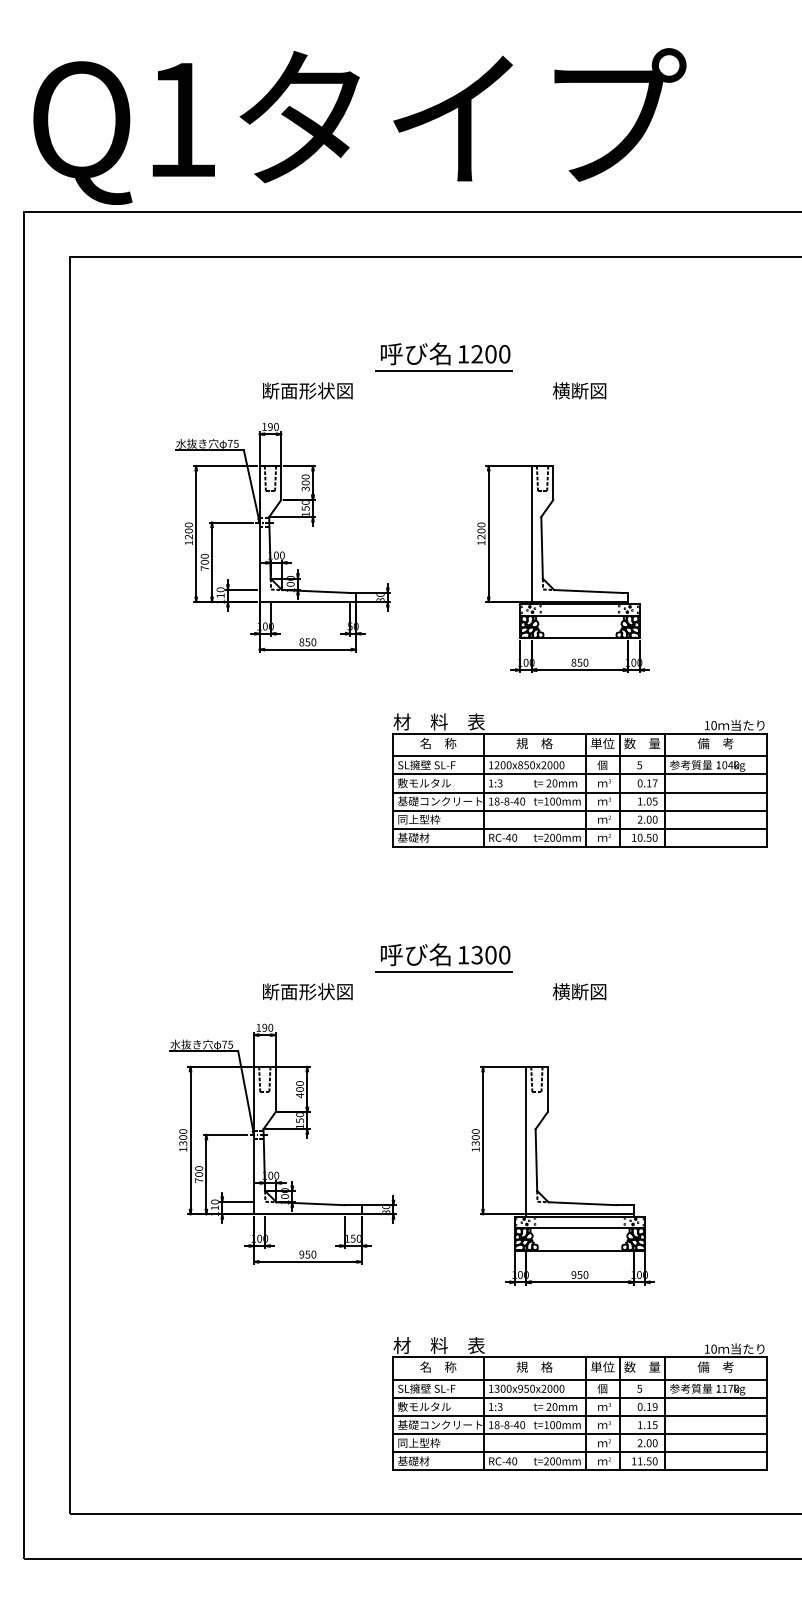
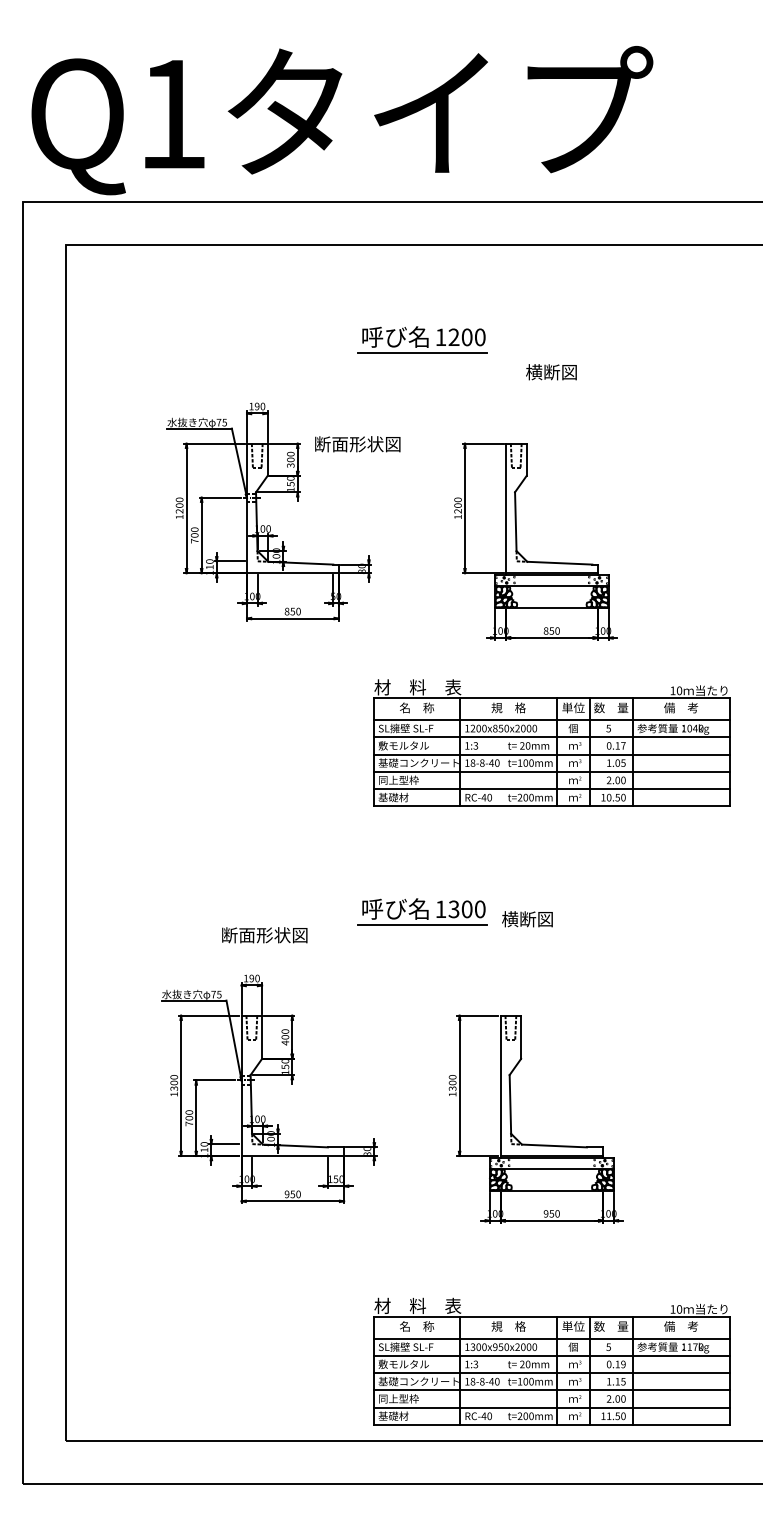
text: (307, 391) -> (357, 444), moved
text: (307, 992) -> (264, 935), moved
text: (579, 992) -> (527, 919), moved
part: (579, 1403) -> (551, 1361), moved

